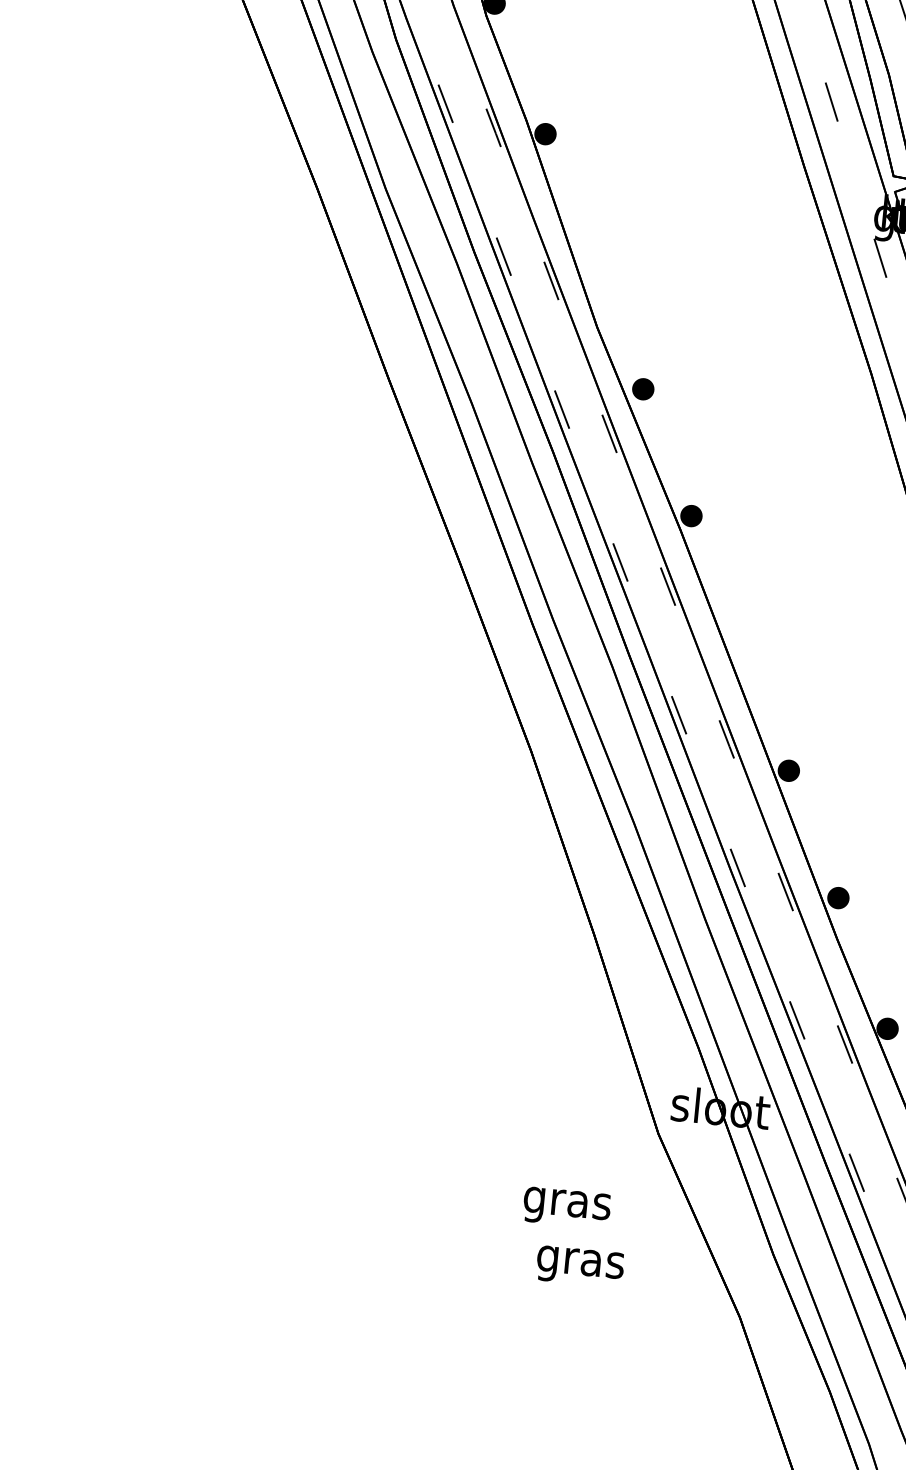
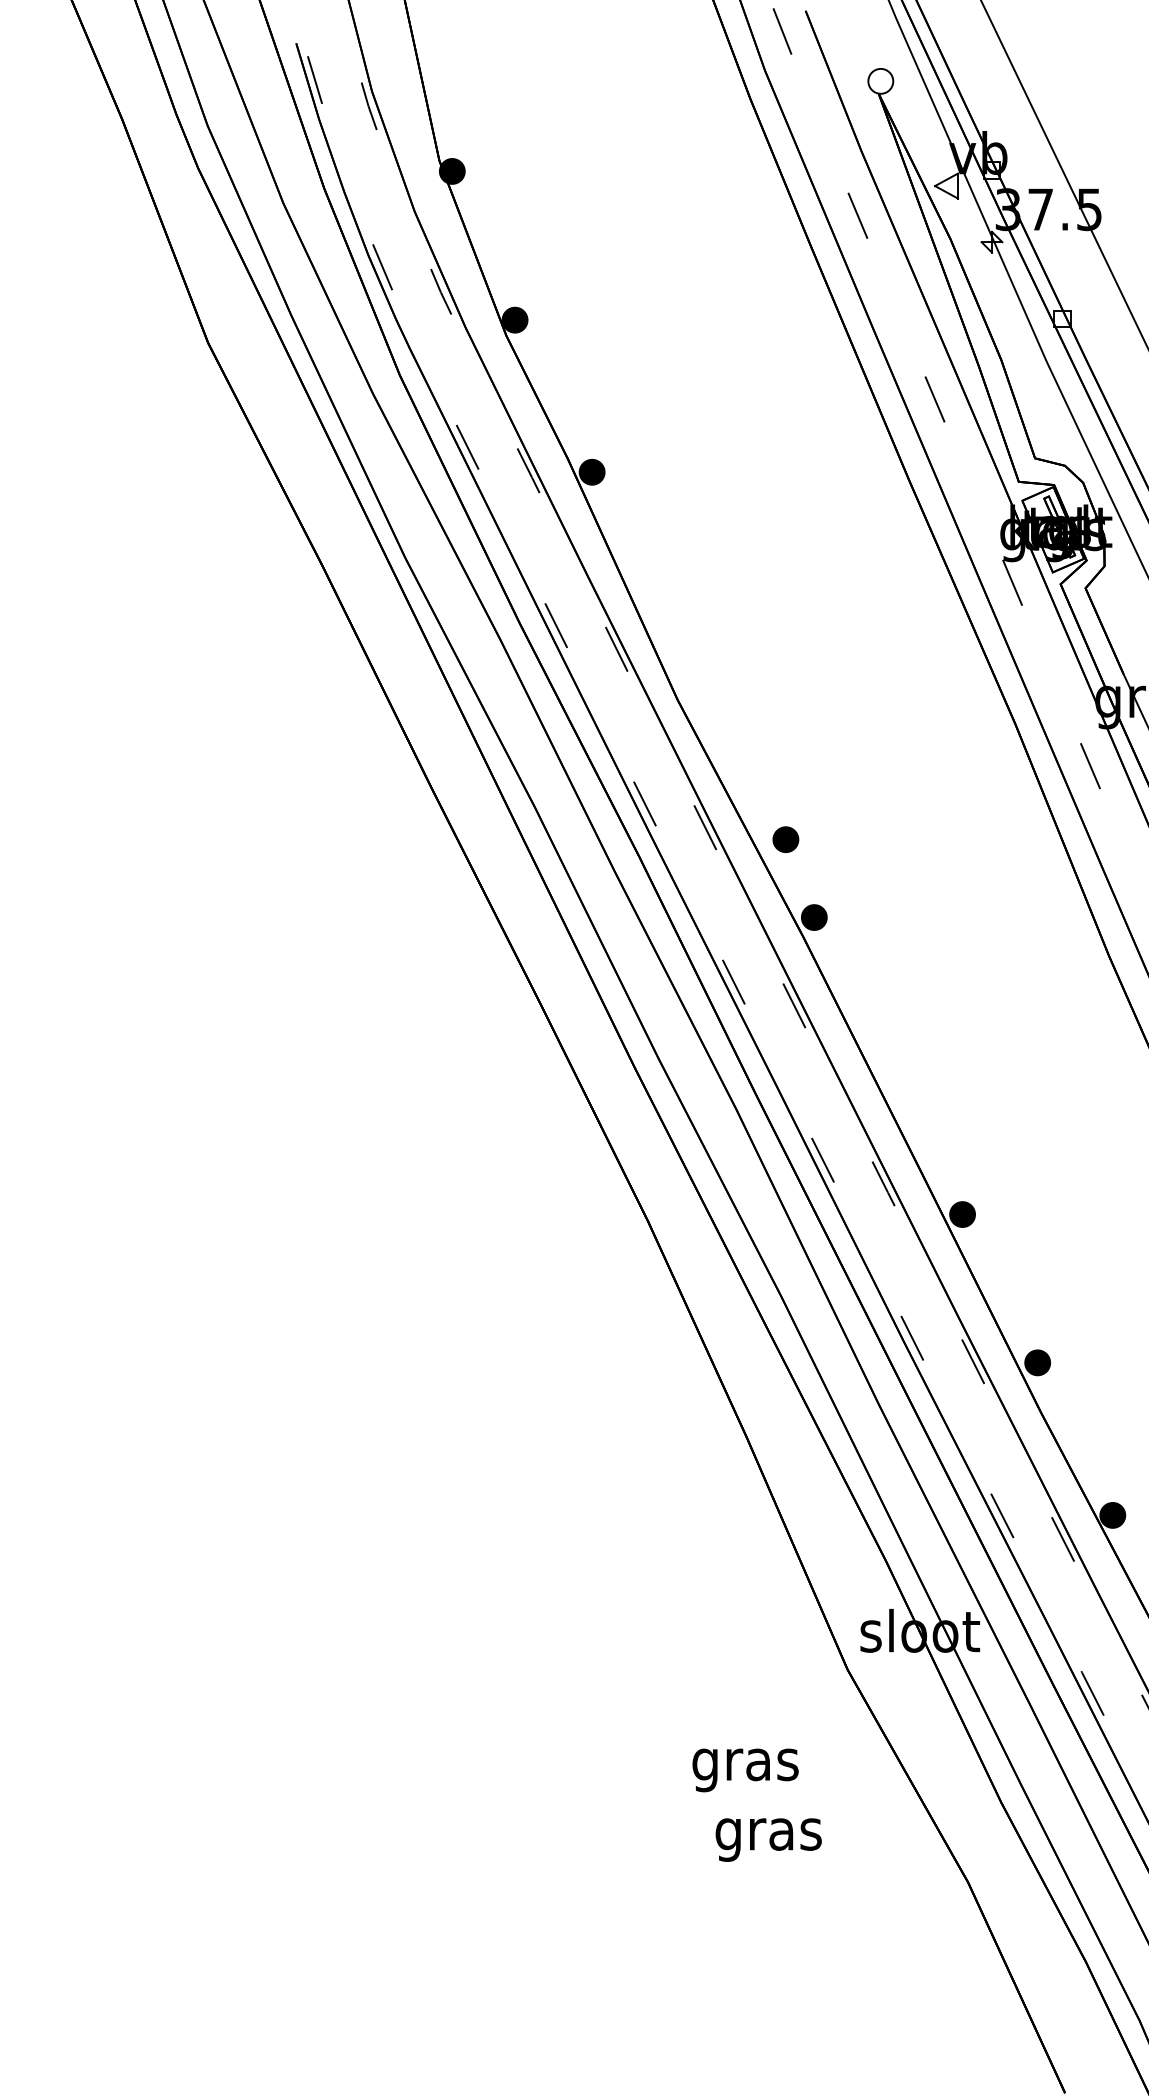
part: (642, 389) -> (785, 839), moved

